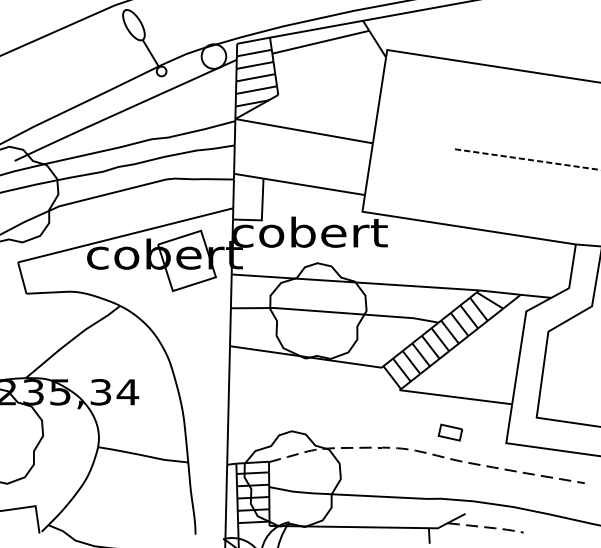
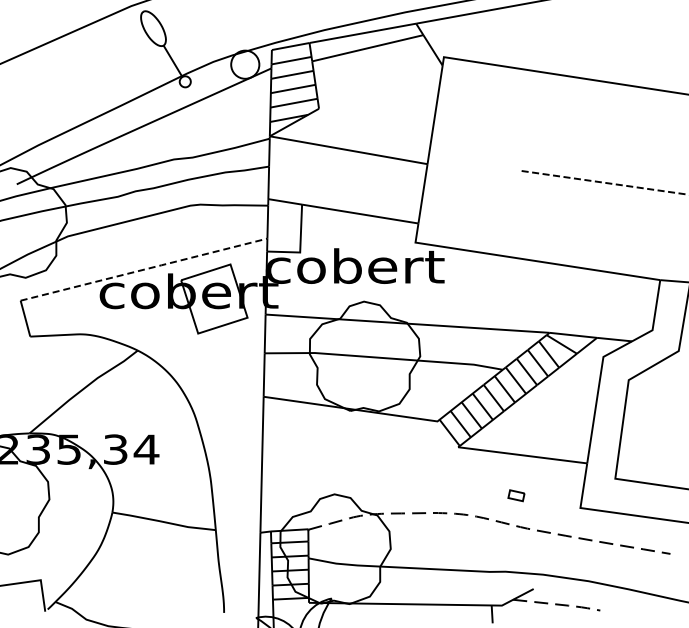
line: (126, 235) -> (144, 269), solid -> dashed
part: (450, 432) -> (516, 495), size x0.6

